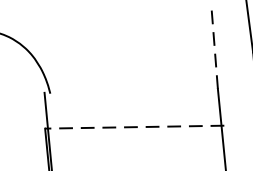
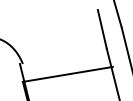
line: (215, 49) -> (102, 29), dashed -> solid
line: (133, 127) -> (67, 74), dashed -> solid

